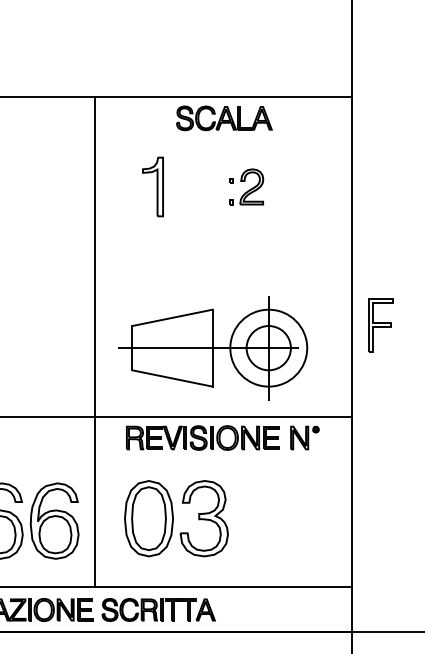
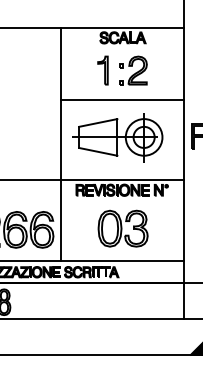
part: (152, 186) -> (102, 70), moved
part: (246, 186) -> (133, 70), size x1.67
line: (223, 249) -> (122, 100), added
part: (212, 348) -> (117, 137), moved
part: (175, 518) -> (122, 228), moved

